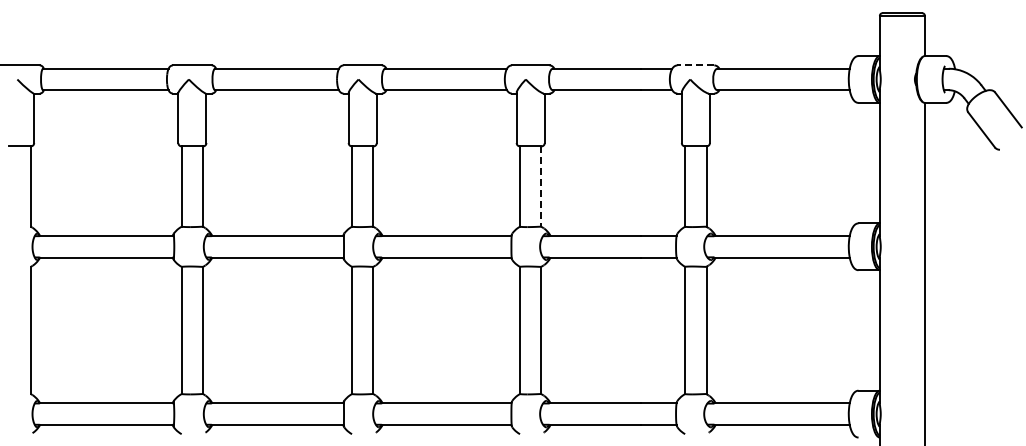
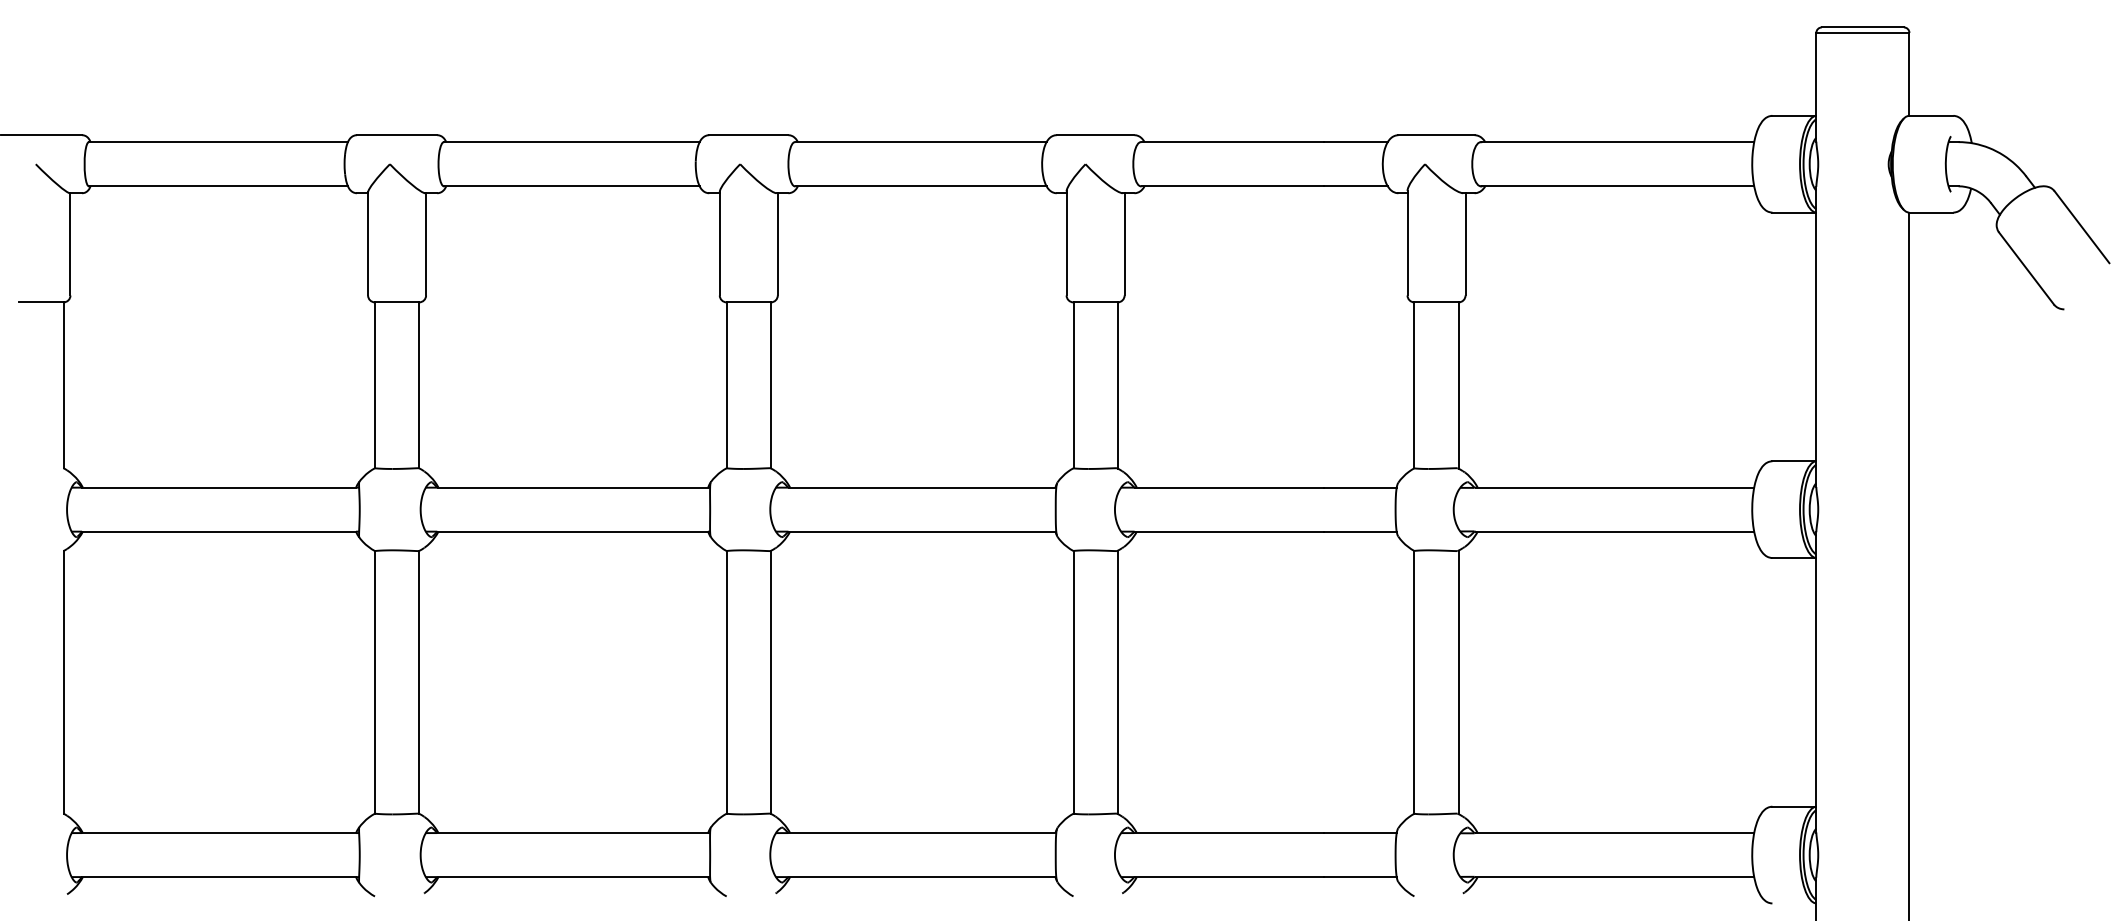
line: (695, 65) -> (1435, 135), dashed -> solid
line: (541, 187) -> (1117, 387), dashed -> solid

